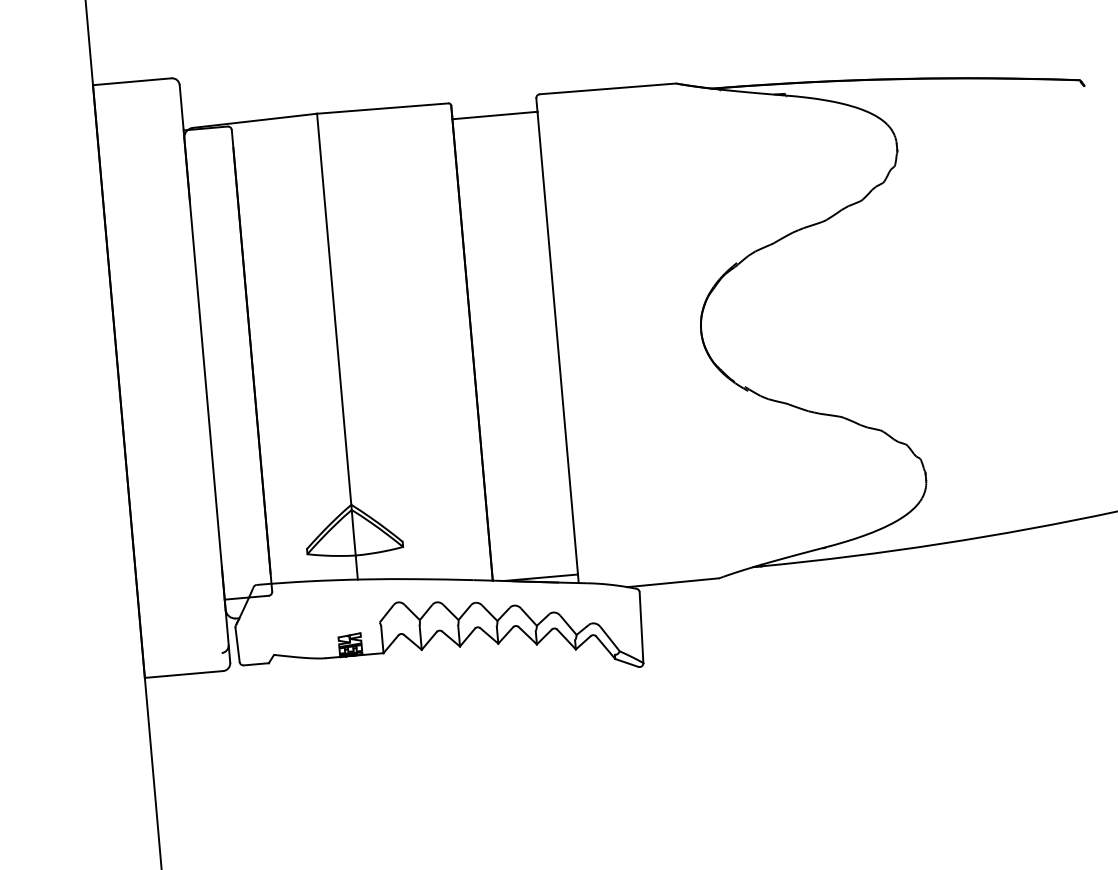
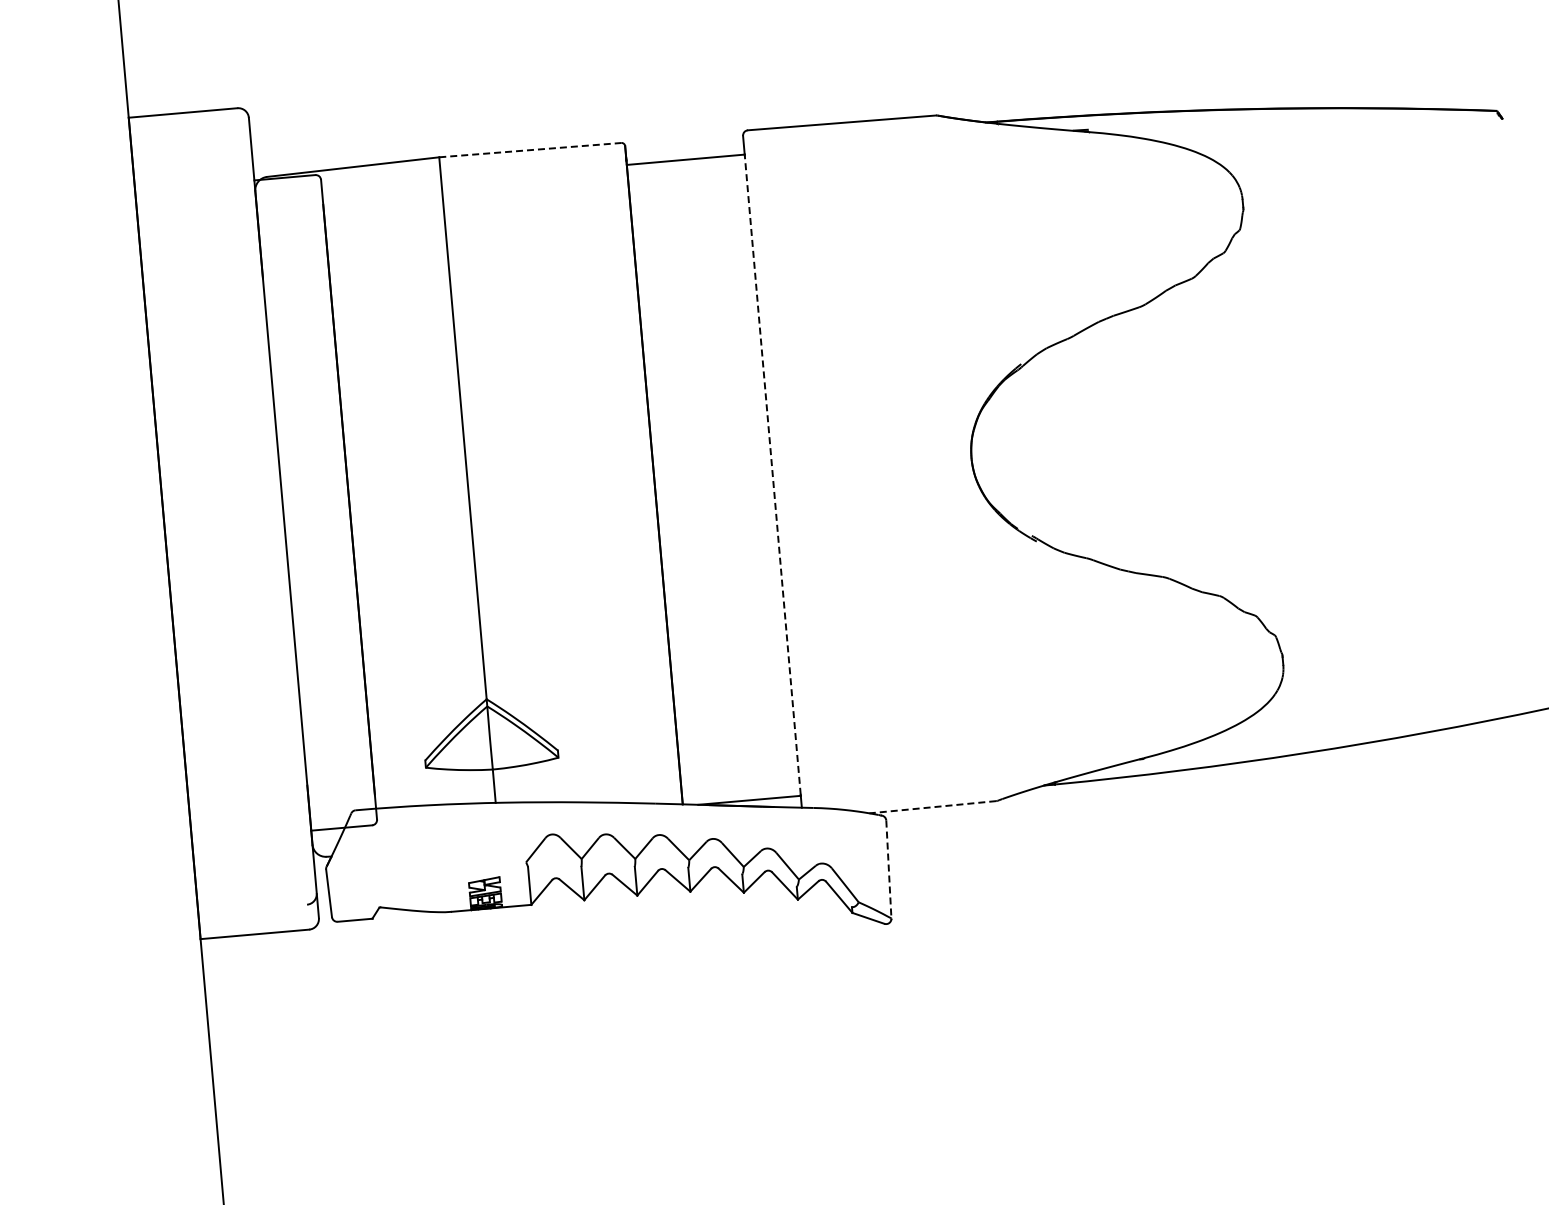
line: (382, 108) -> (530, 150), solid -> dashed
line: (557, 343) -> (772, 475), solid -> dashed
line: (673, 582) -> (932, 807), solid -> dashed
line: (641, 628) -> (888, 870), solid -> dashed

